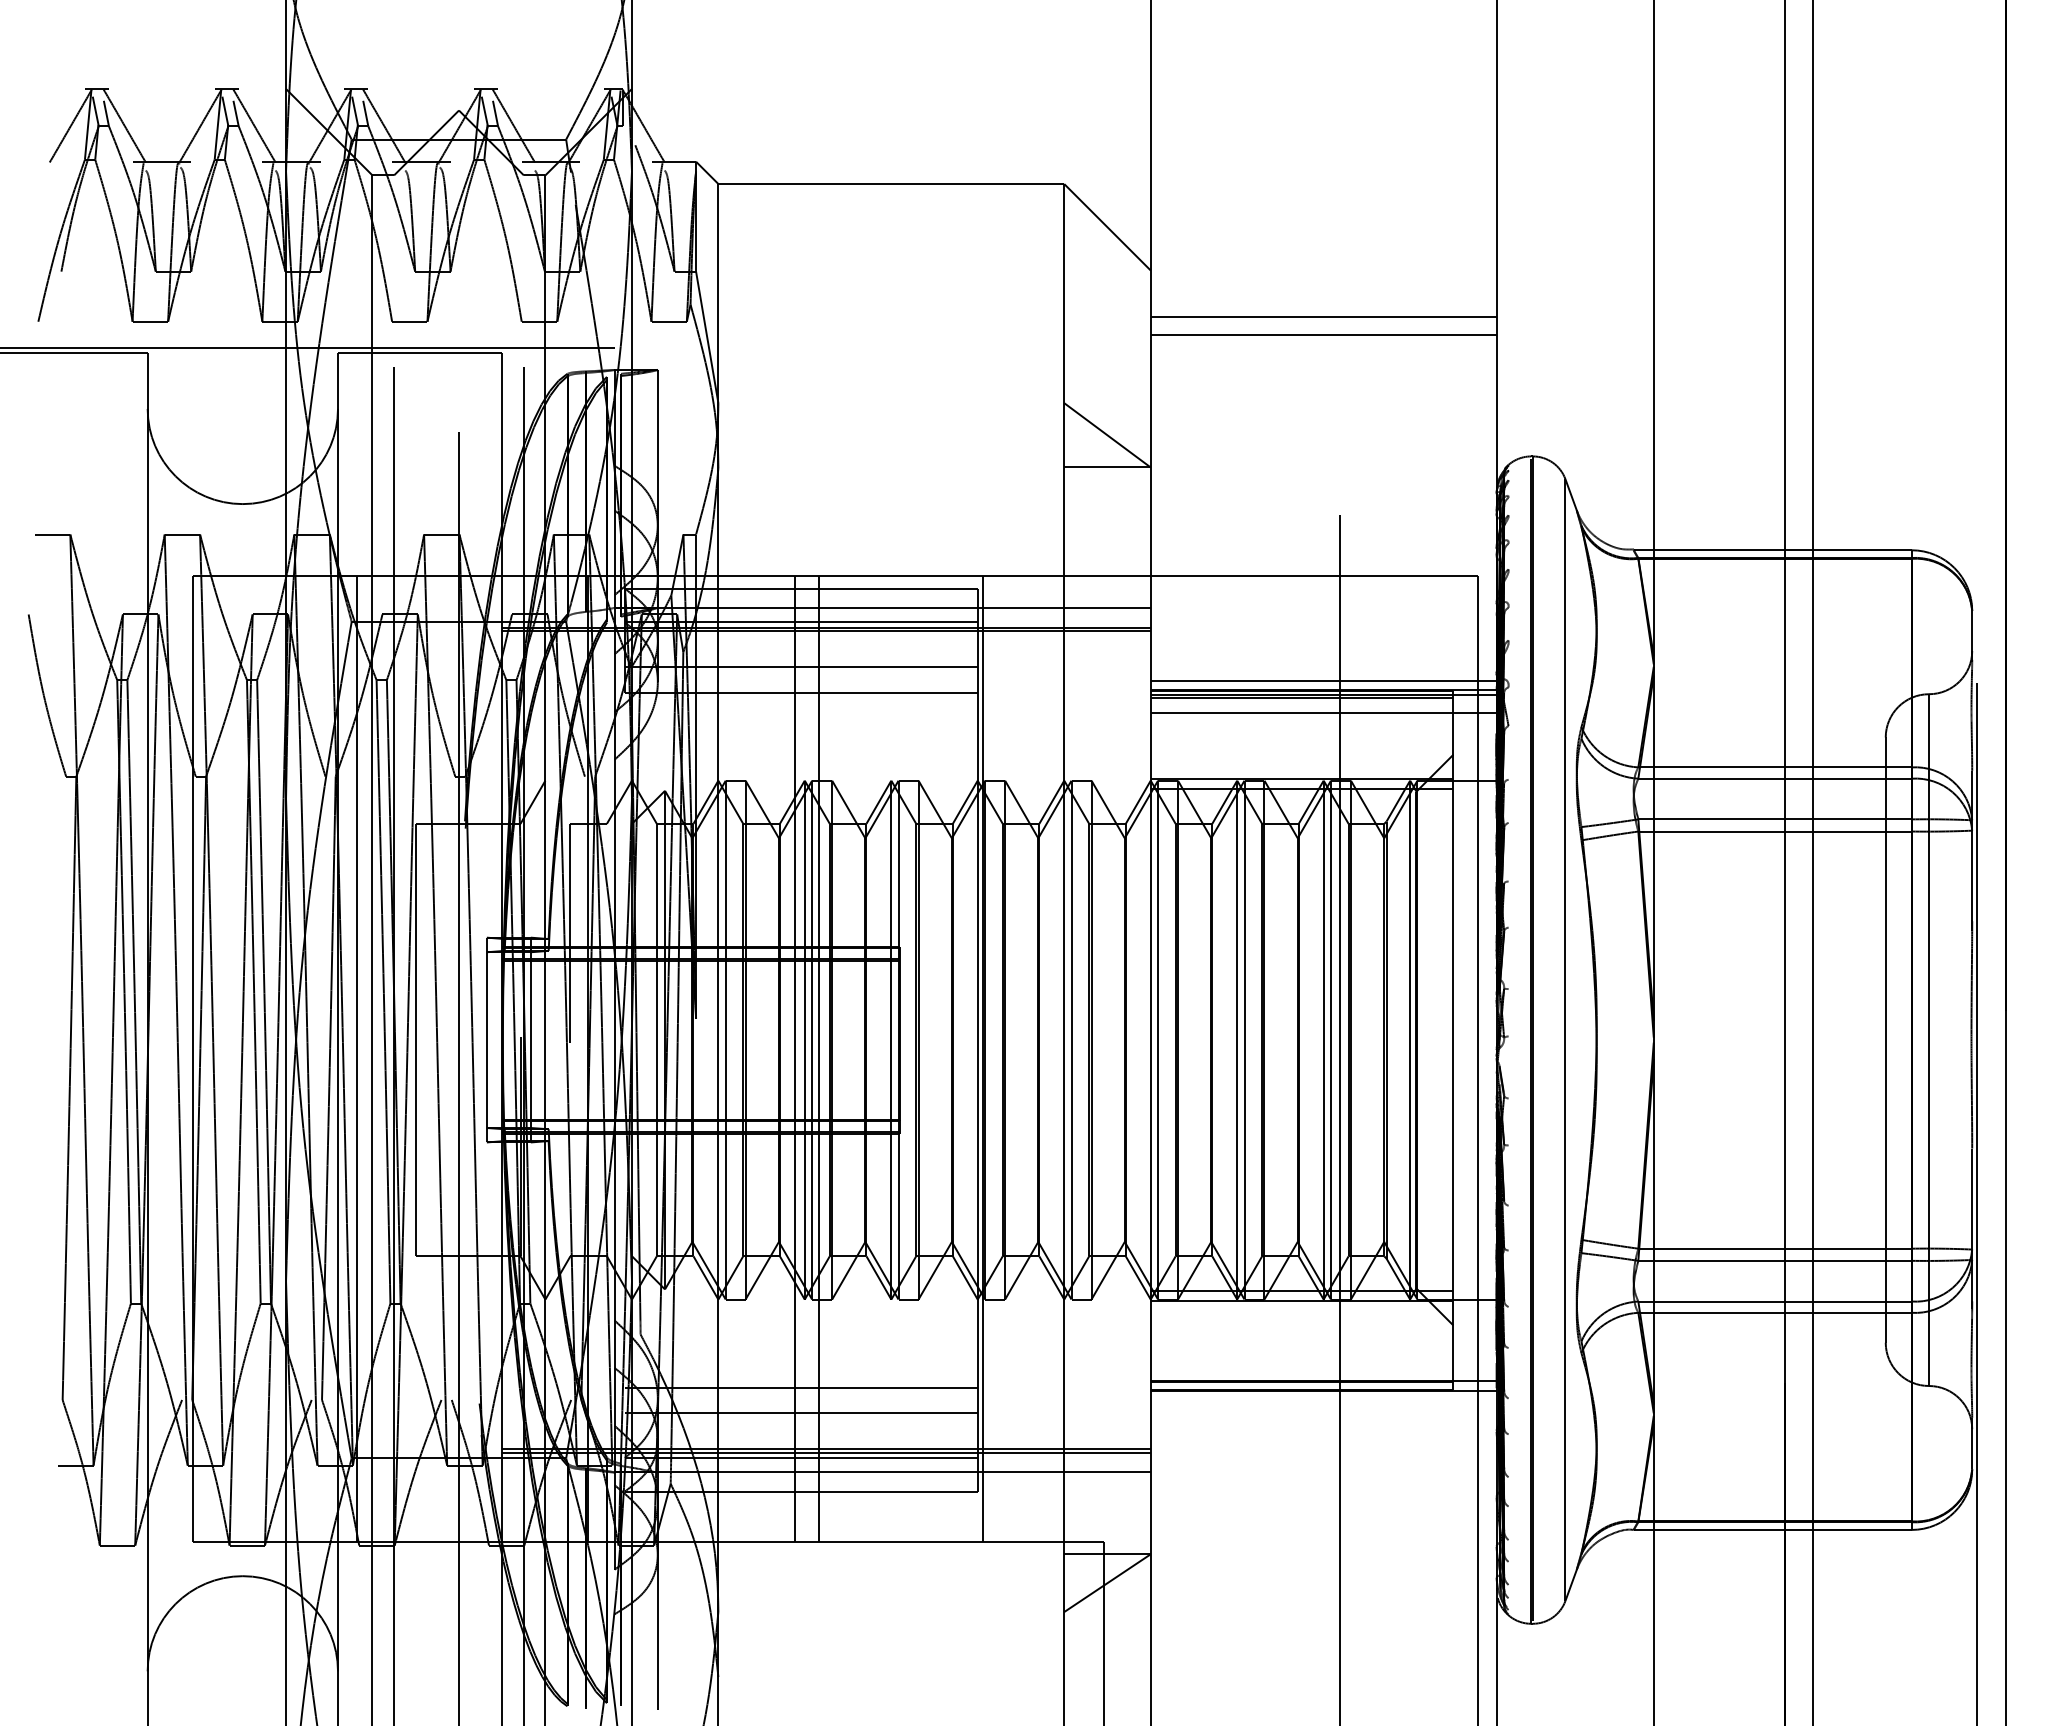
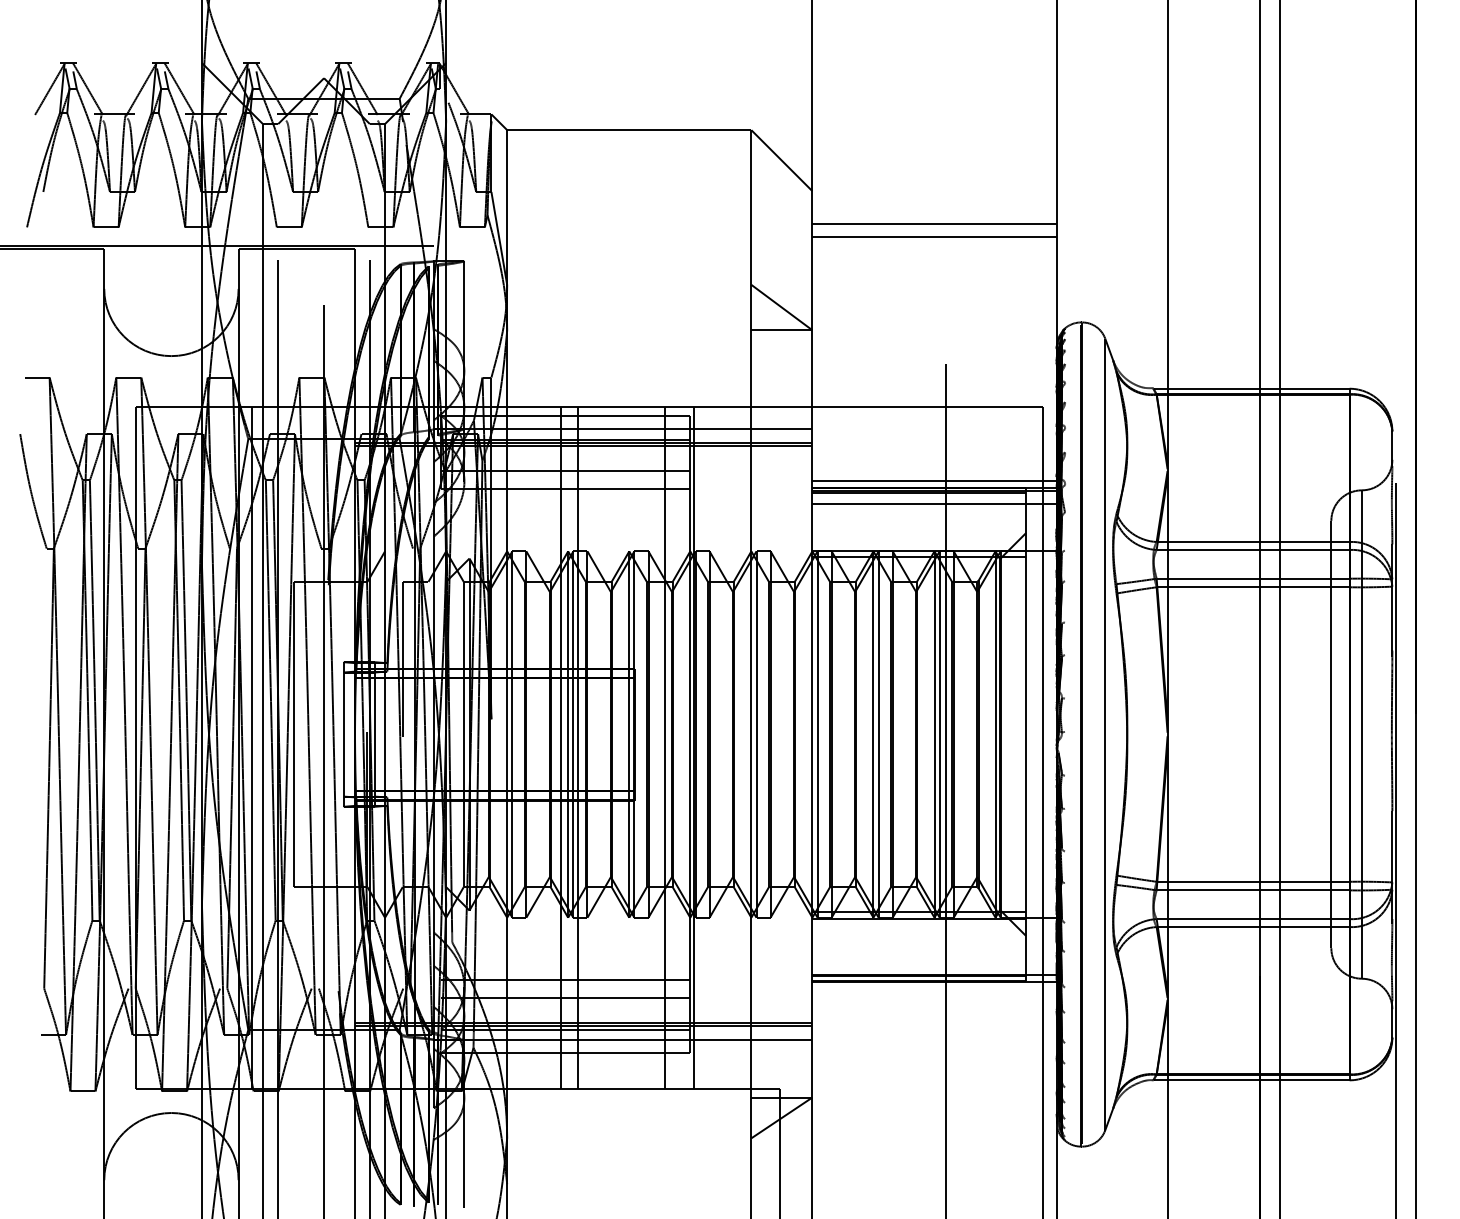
line: (942, 1059) -> (665, 748), added

